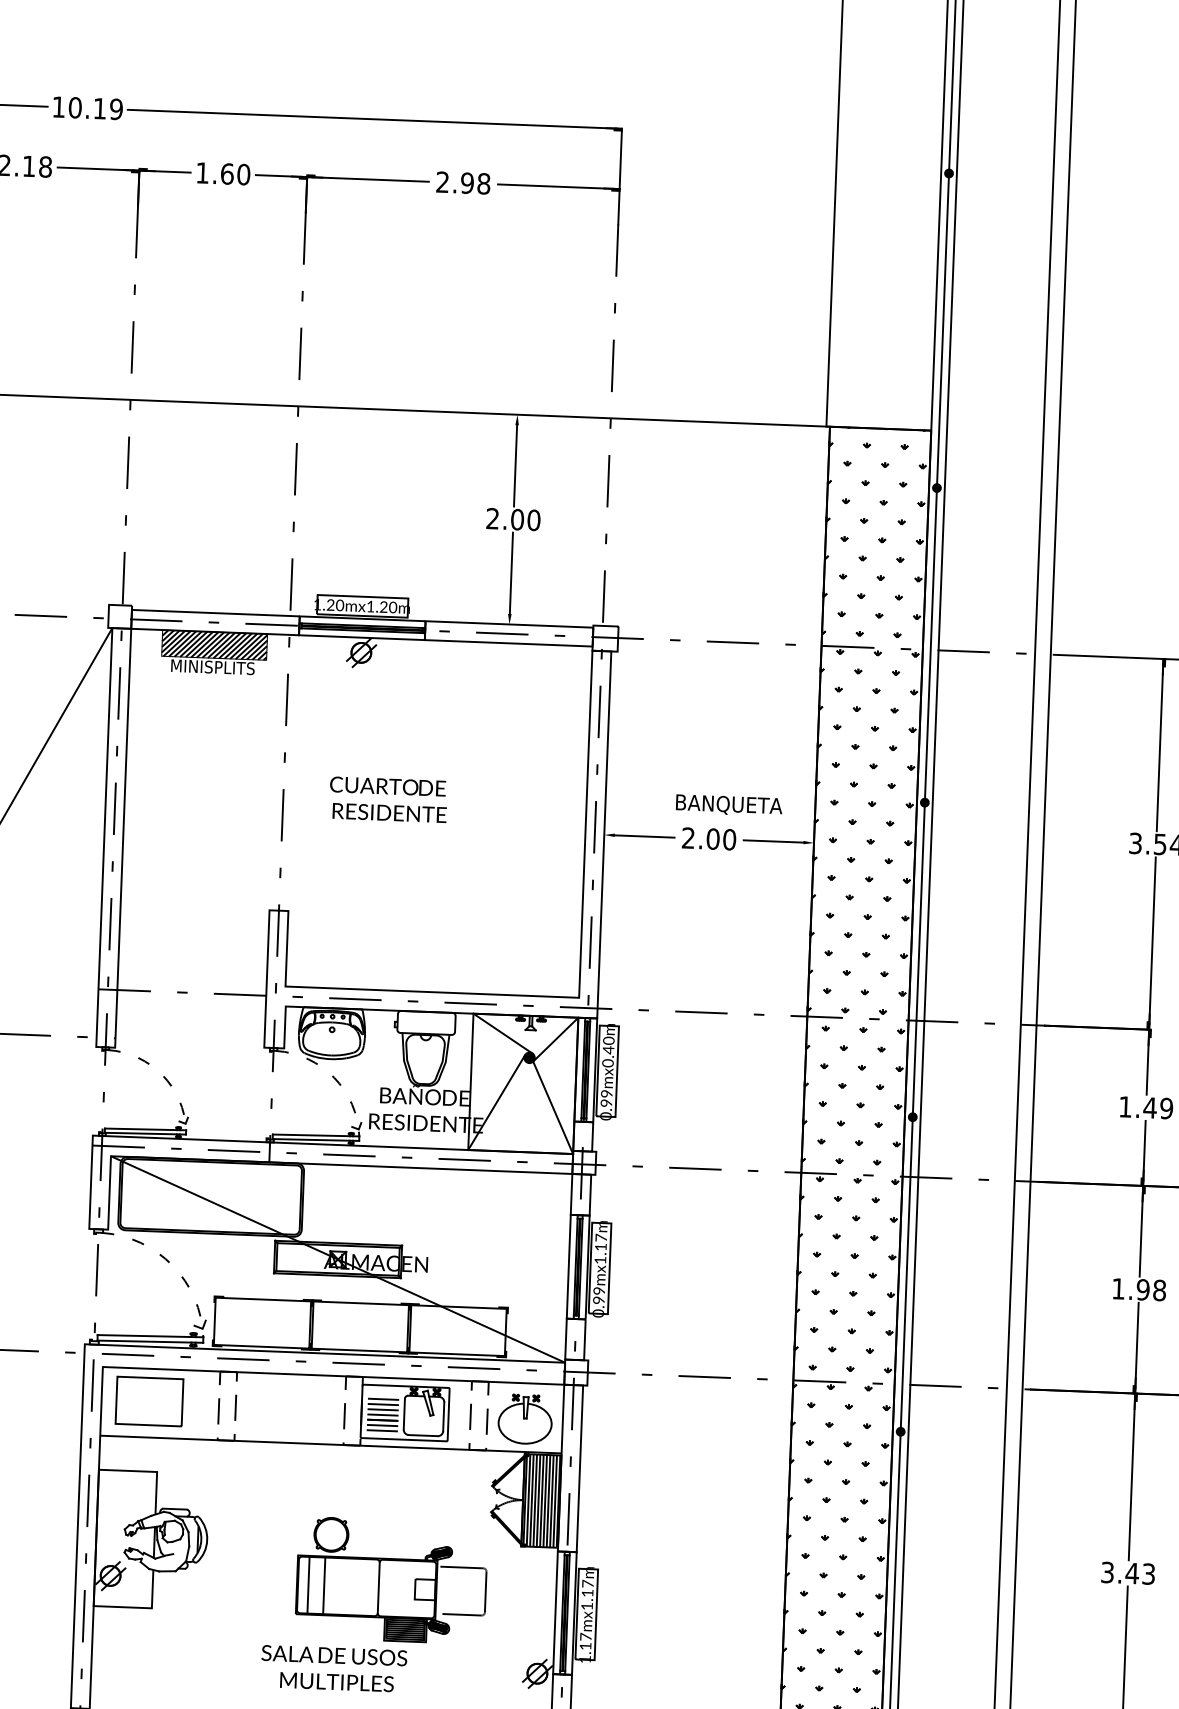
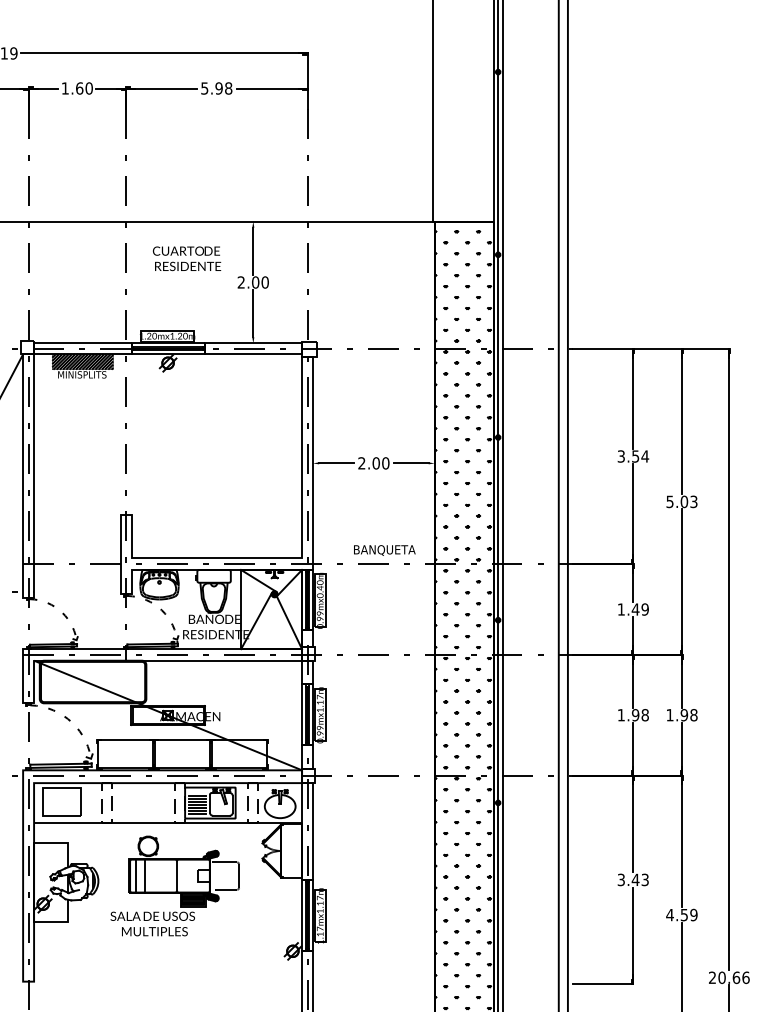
text: (442, 182) -> (204, 88), 2.98 -> 5.98
text: (389, 799) -> (187, 258), moved
text: (728, 805) -> (384, 550), moved
hatch: (541, 1500) -> (291, 850), removed
part: (373, 1603) -> (174, 885), moved

